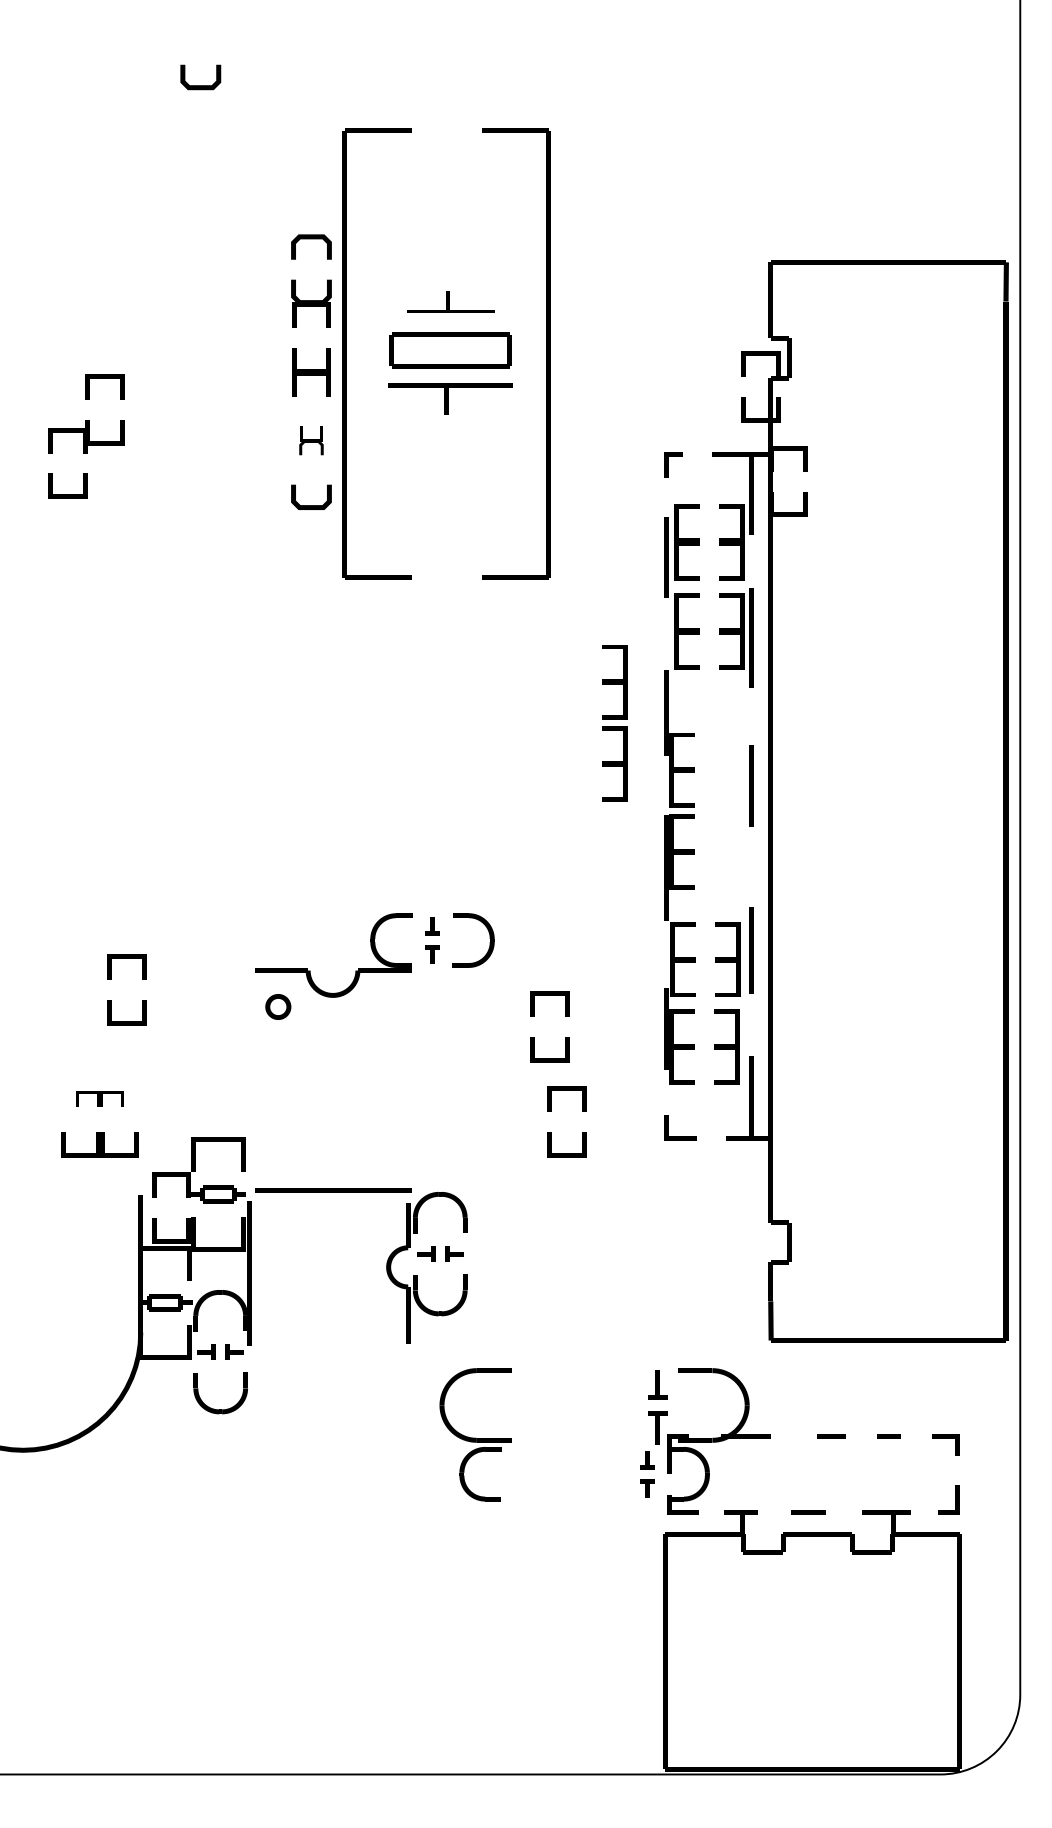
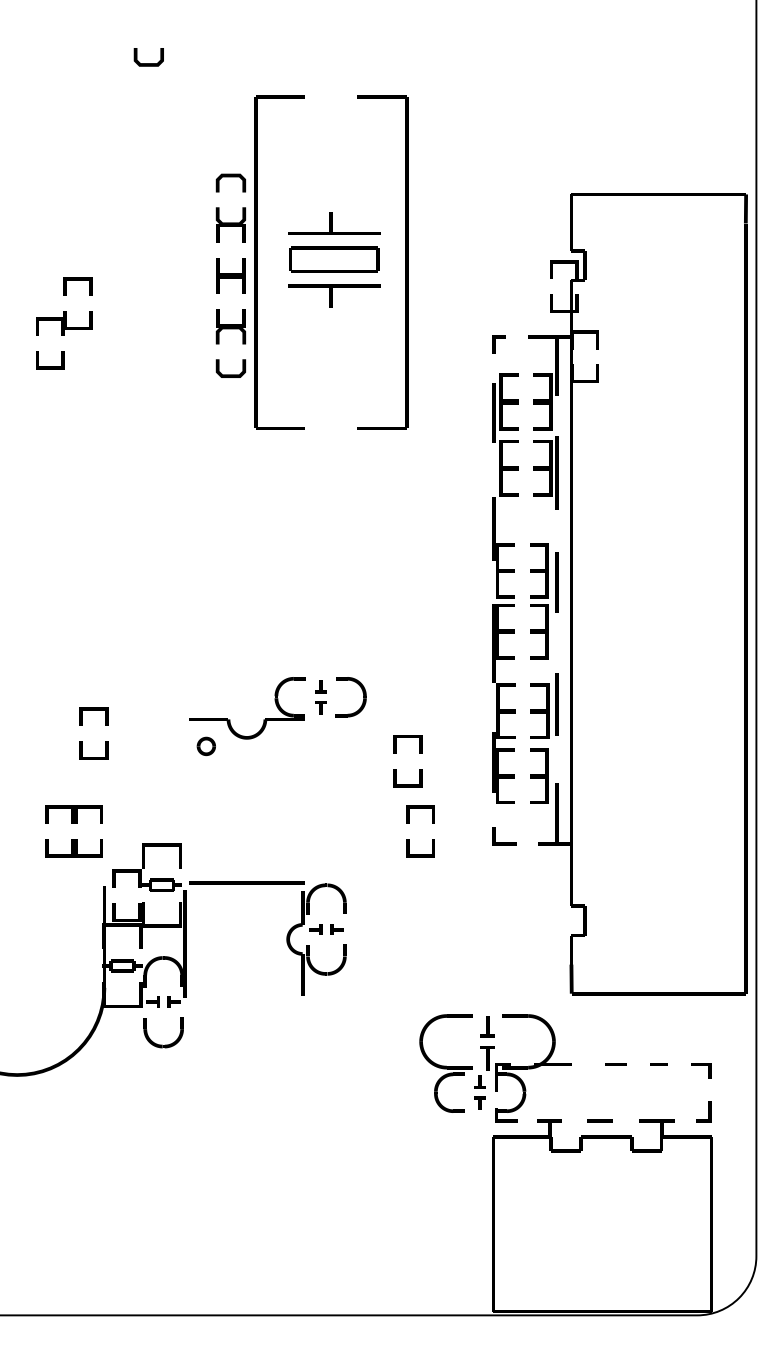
part: (450, 301) -> (334, 223), size x1.43
part: (311, 440) -> (230, 326), size x1.67
part: (614, 723) -> (538, 601), moved
part: (99, 1098) -> (73, 814), size x1.67
part: (475, 1434) -> (445, 1063), moved

